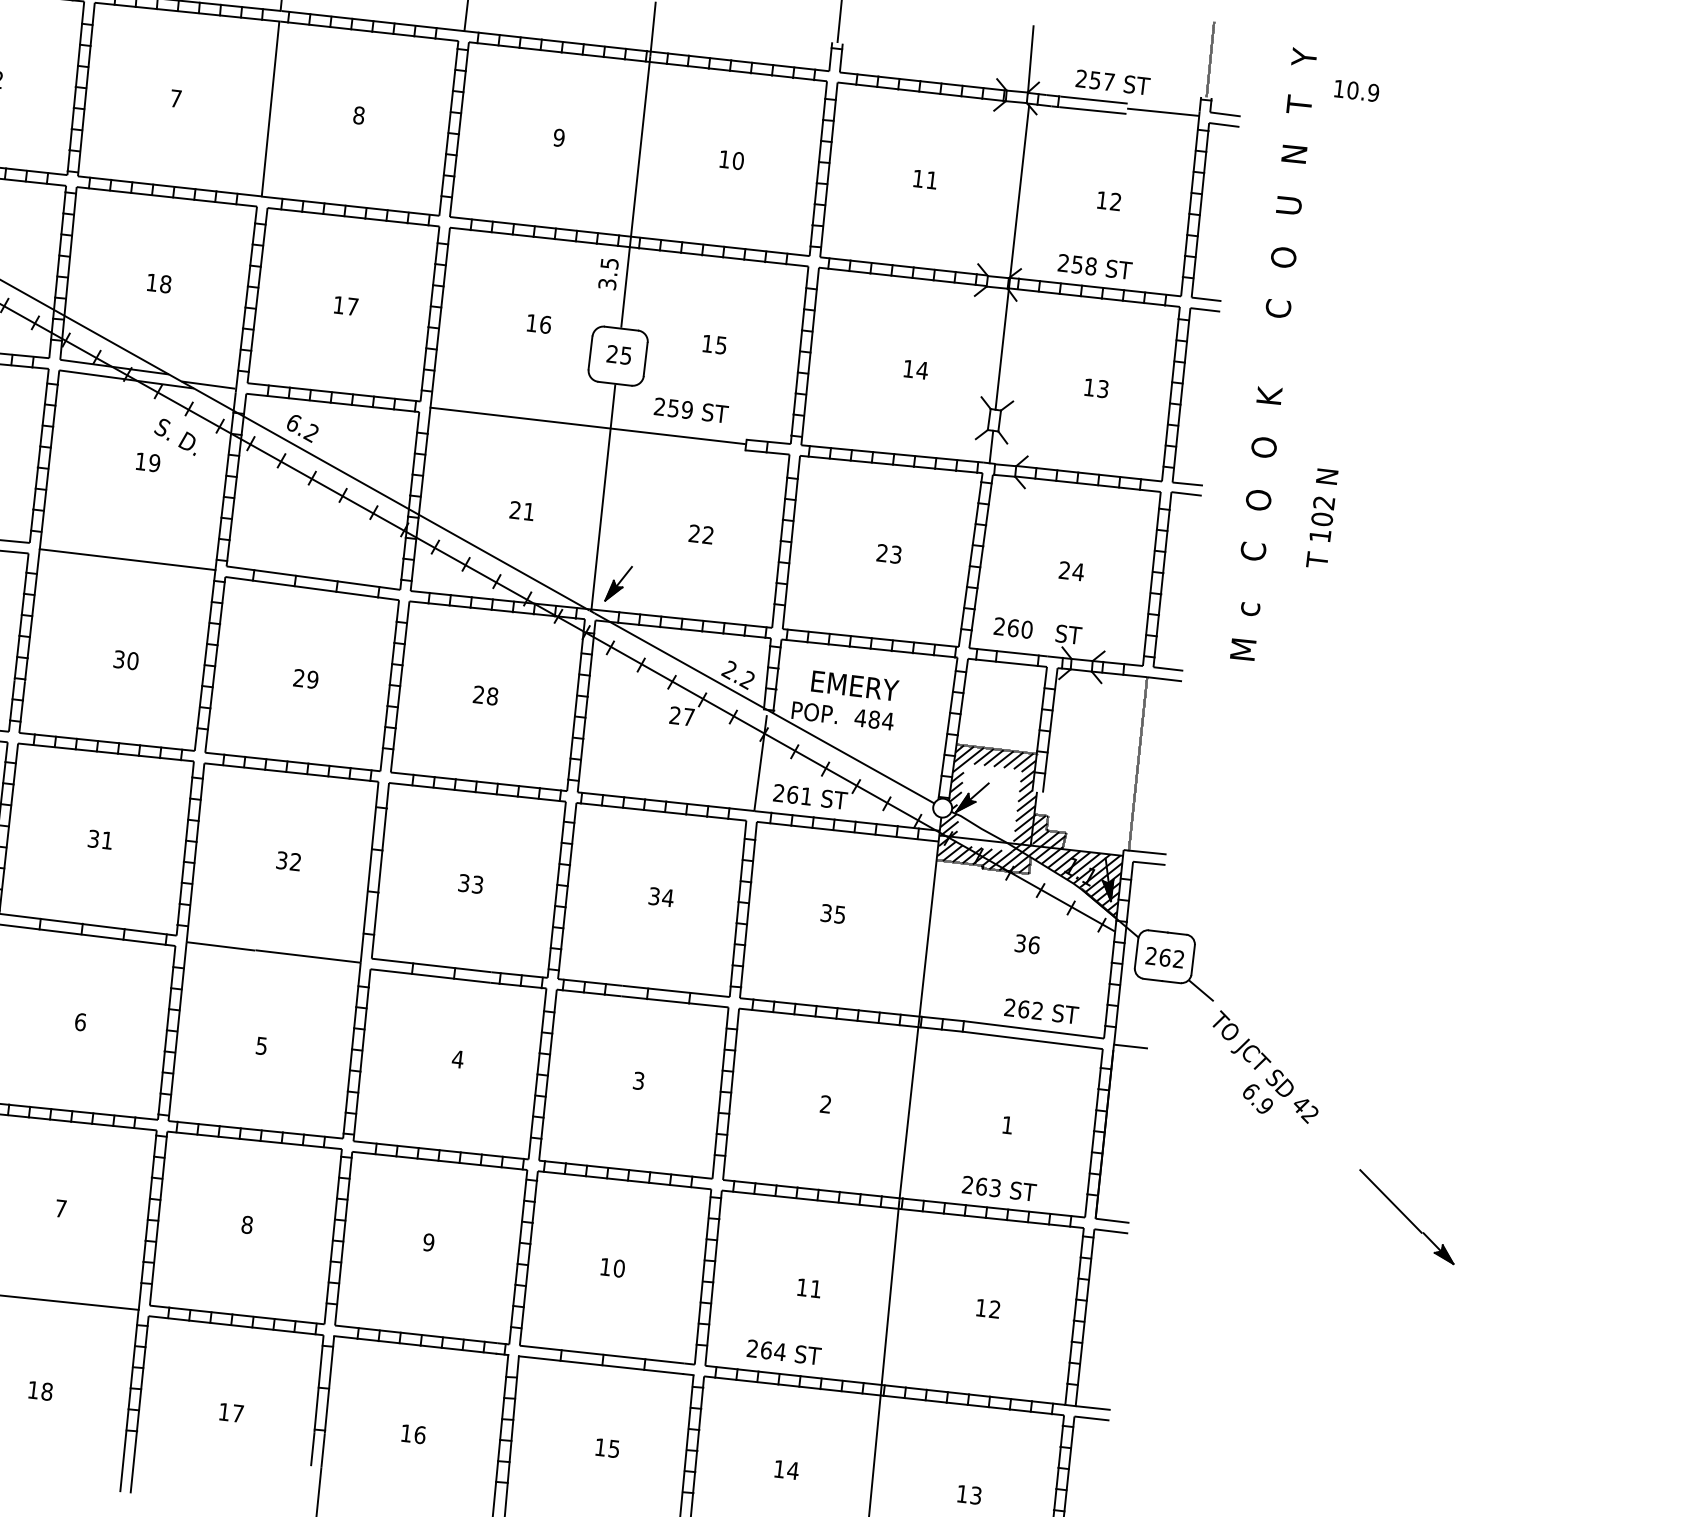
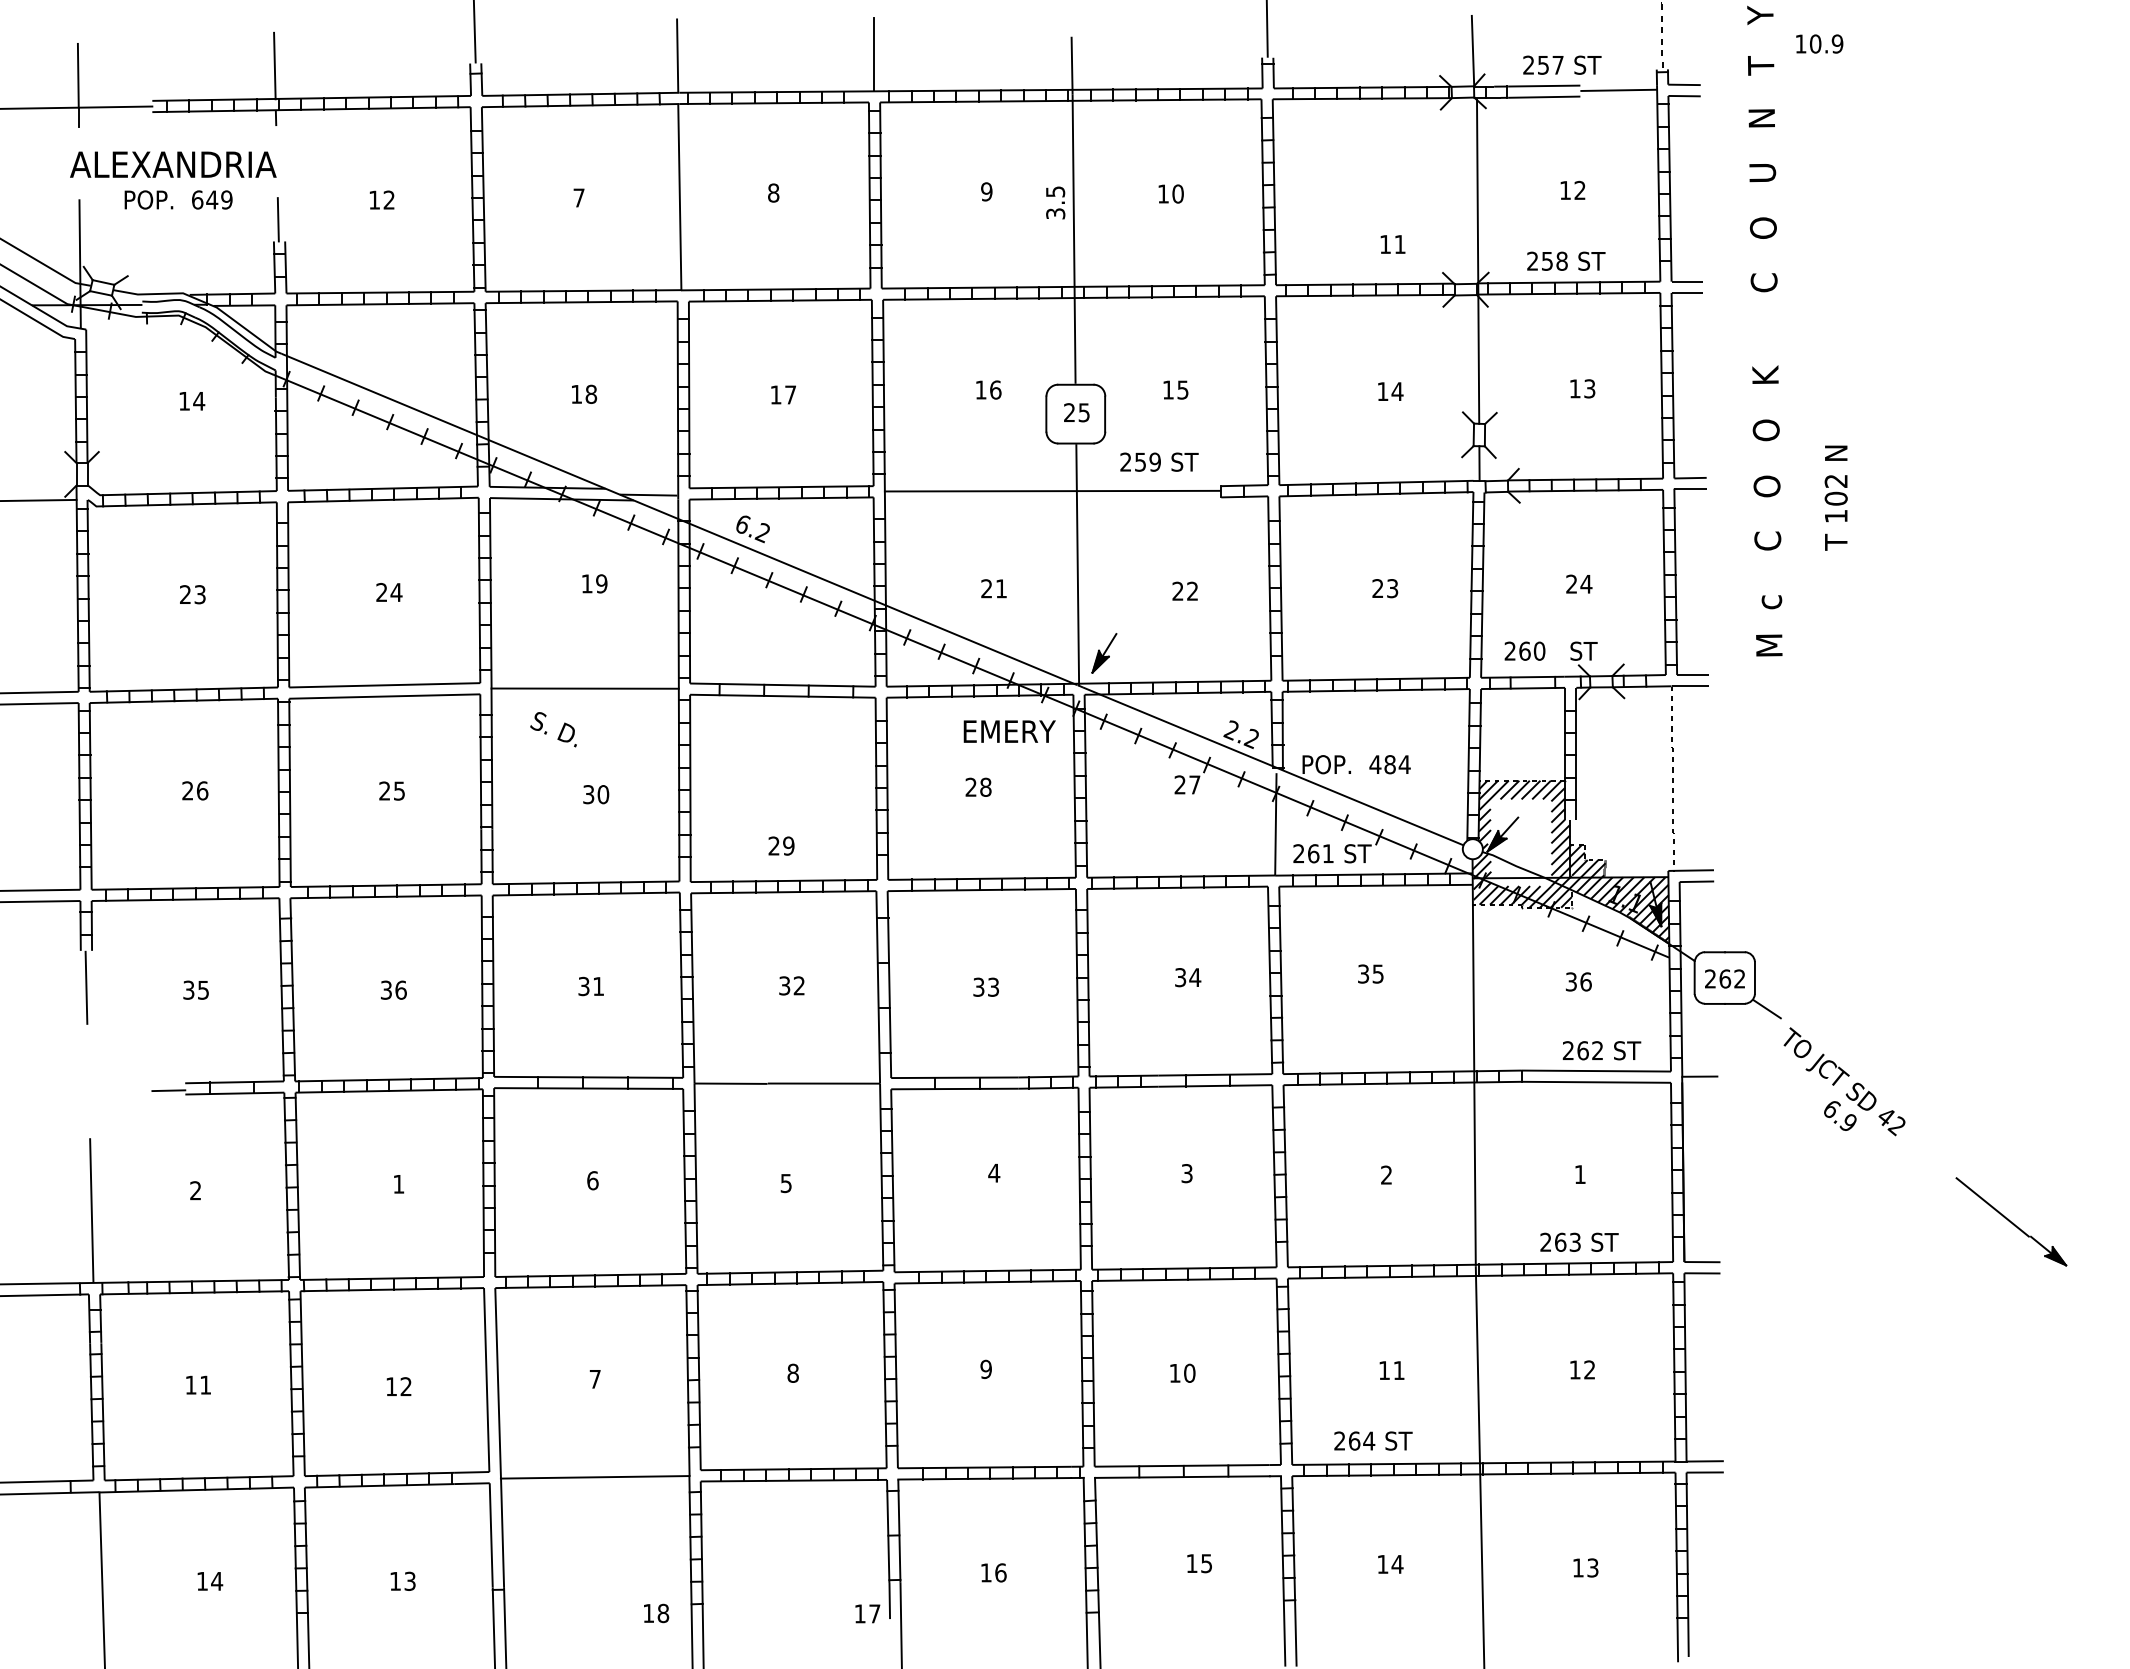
text: (924, 179) -> (1392, 244), moved
text: (608, 273) -> (1055, 202), moved
text: (175, 436) -> (553, 729), moved
text: (306, 678) -> (781, 845), moved
text: (854, 685) -> (1009, 731), moved
text: (40, 1391) -> (656, 1613), moved
text: (231, 1412) -> (867, 1613), moved

